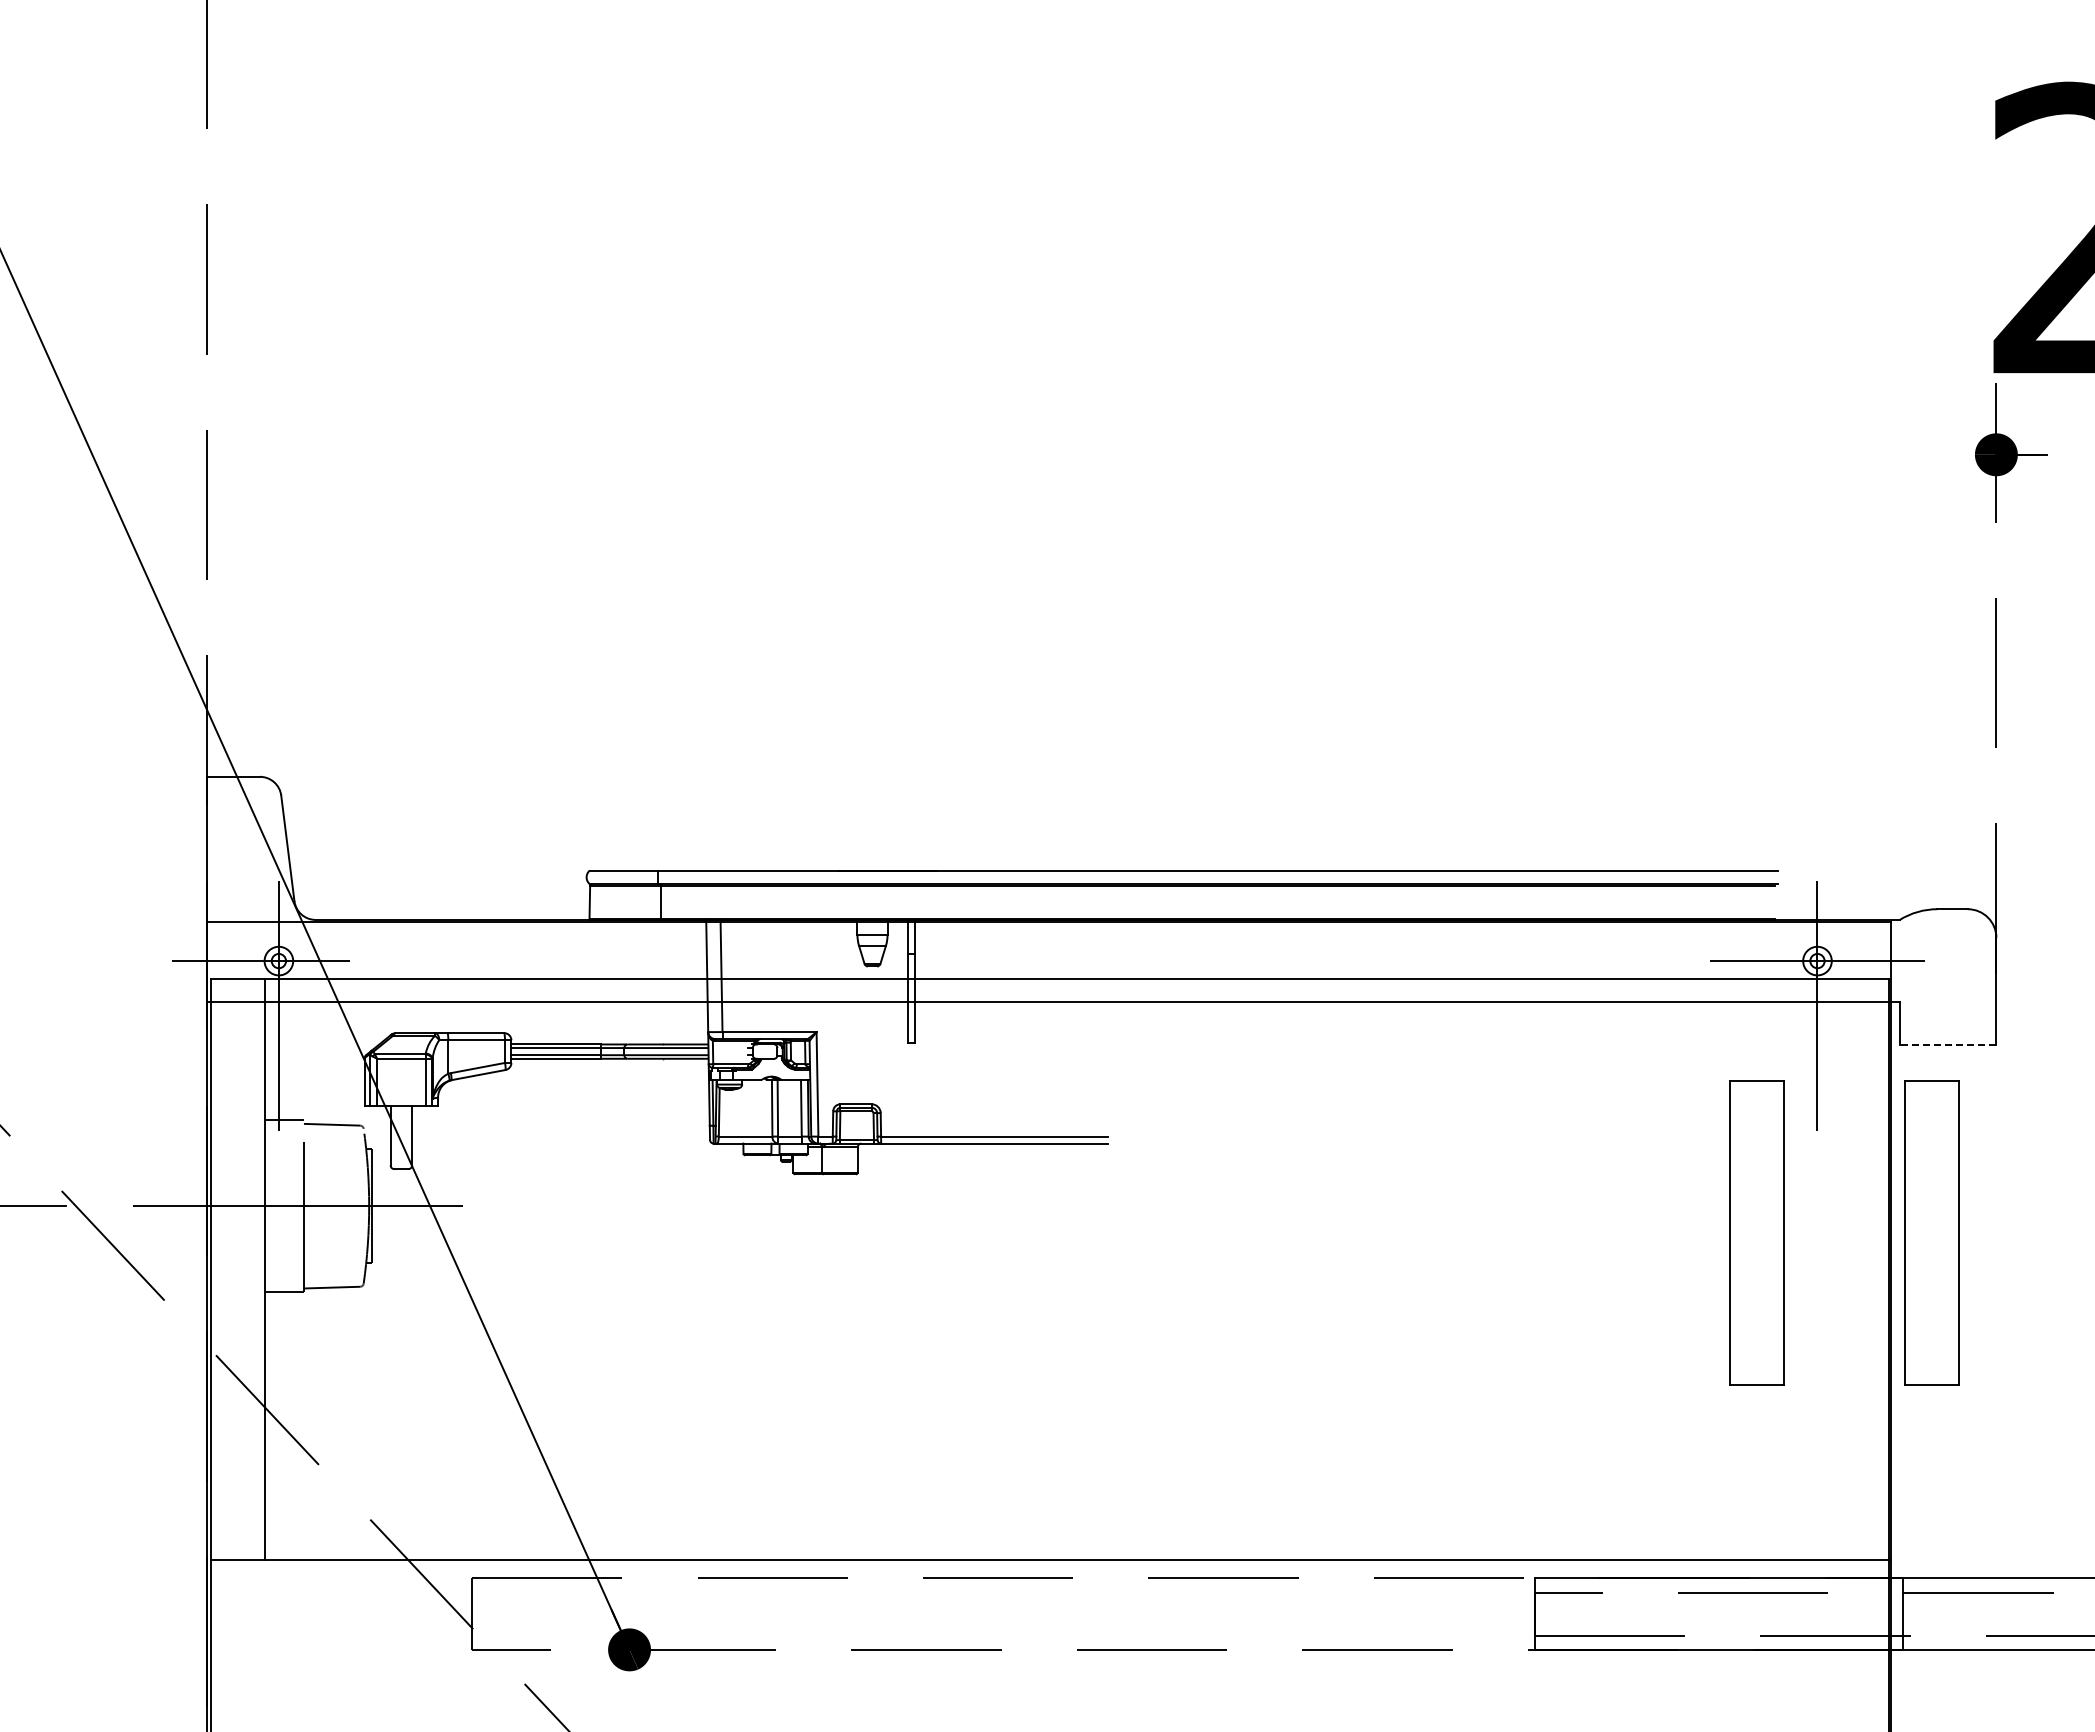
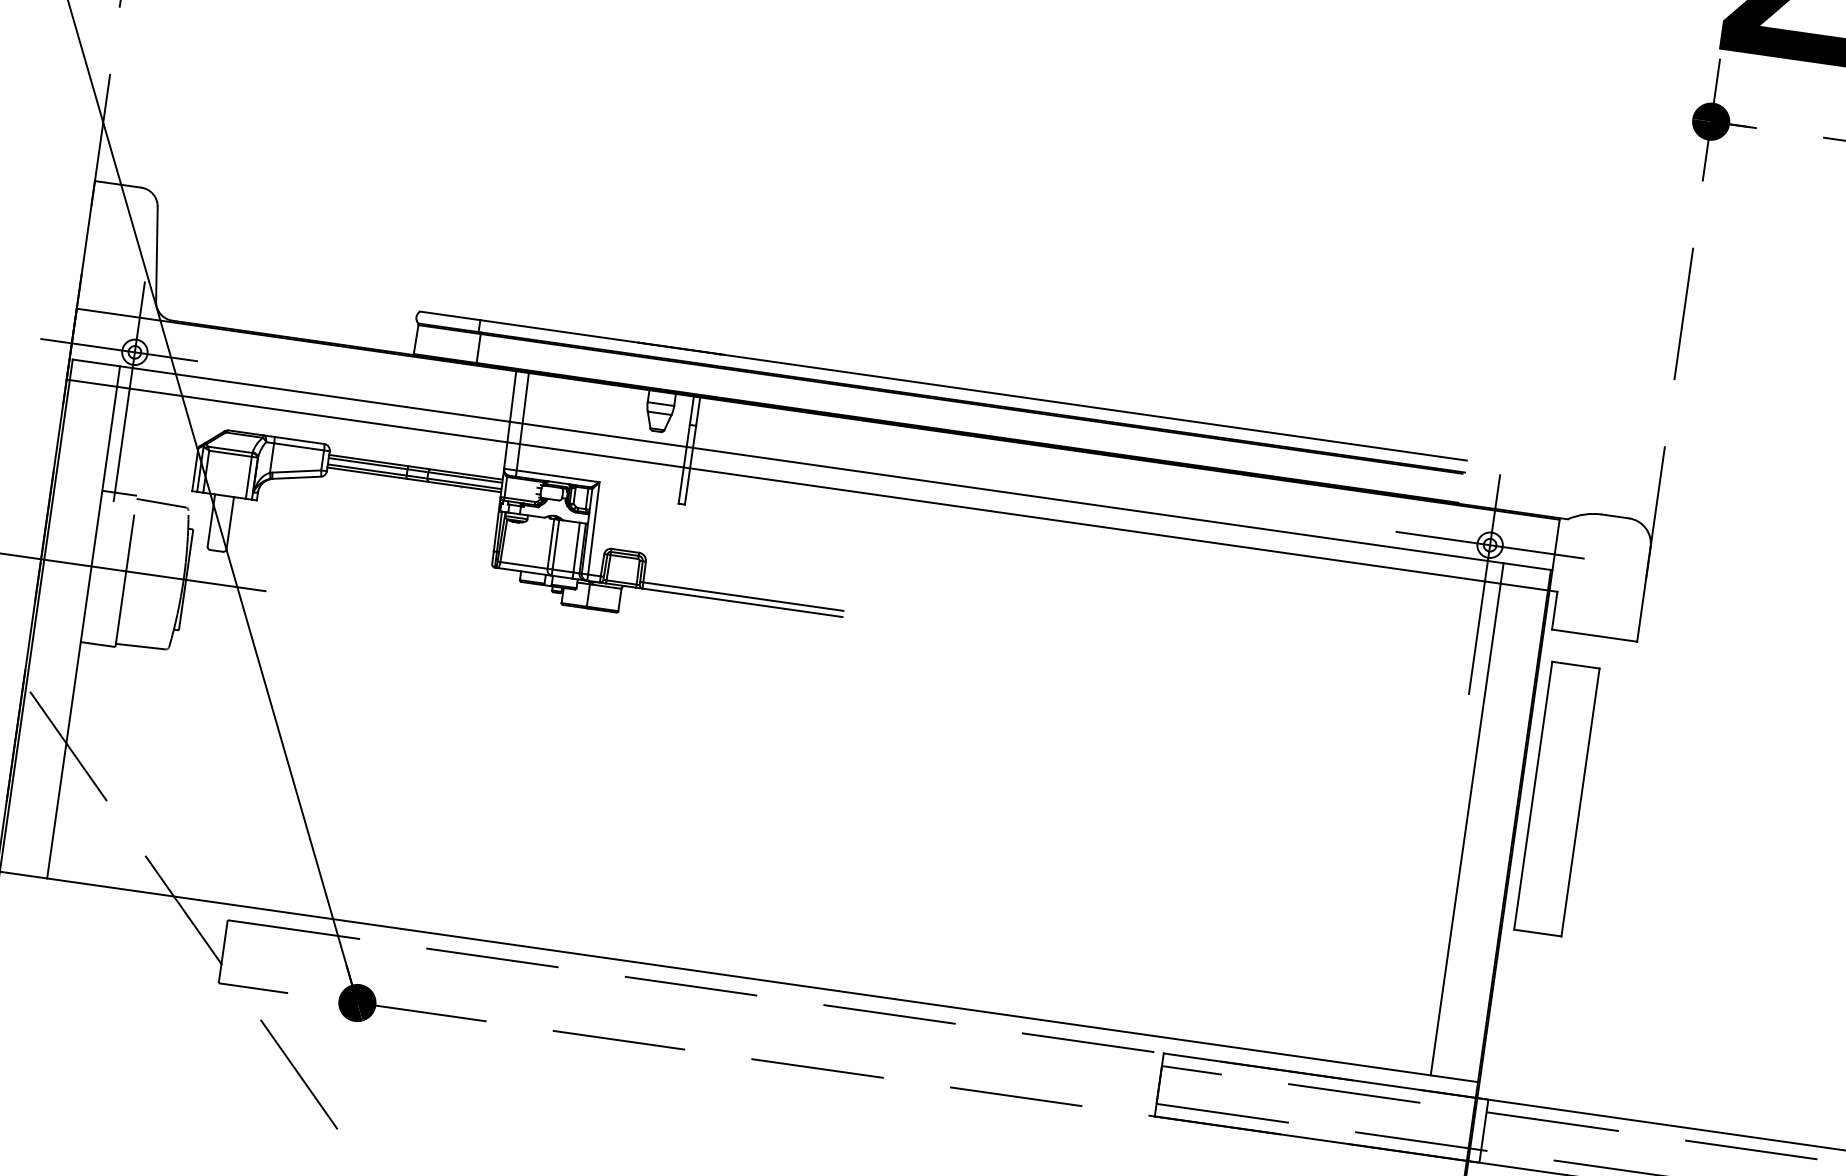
line: (1947, 1045) -> (1594, 635), dashed -> solid
part: (1756, 1232) -> (1402, 776), removed
line: (1835, 1269) -> (1467, 819), added

